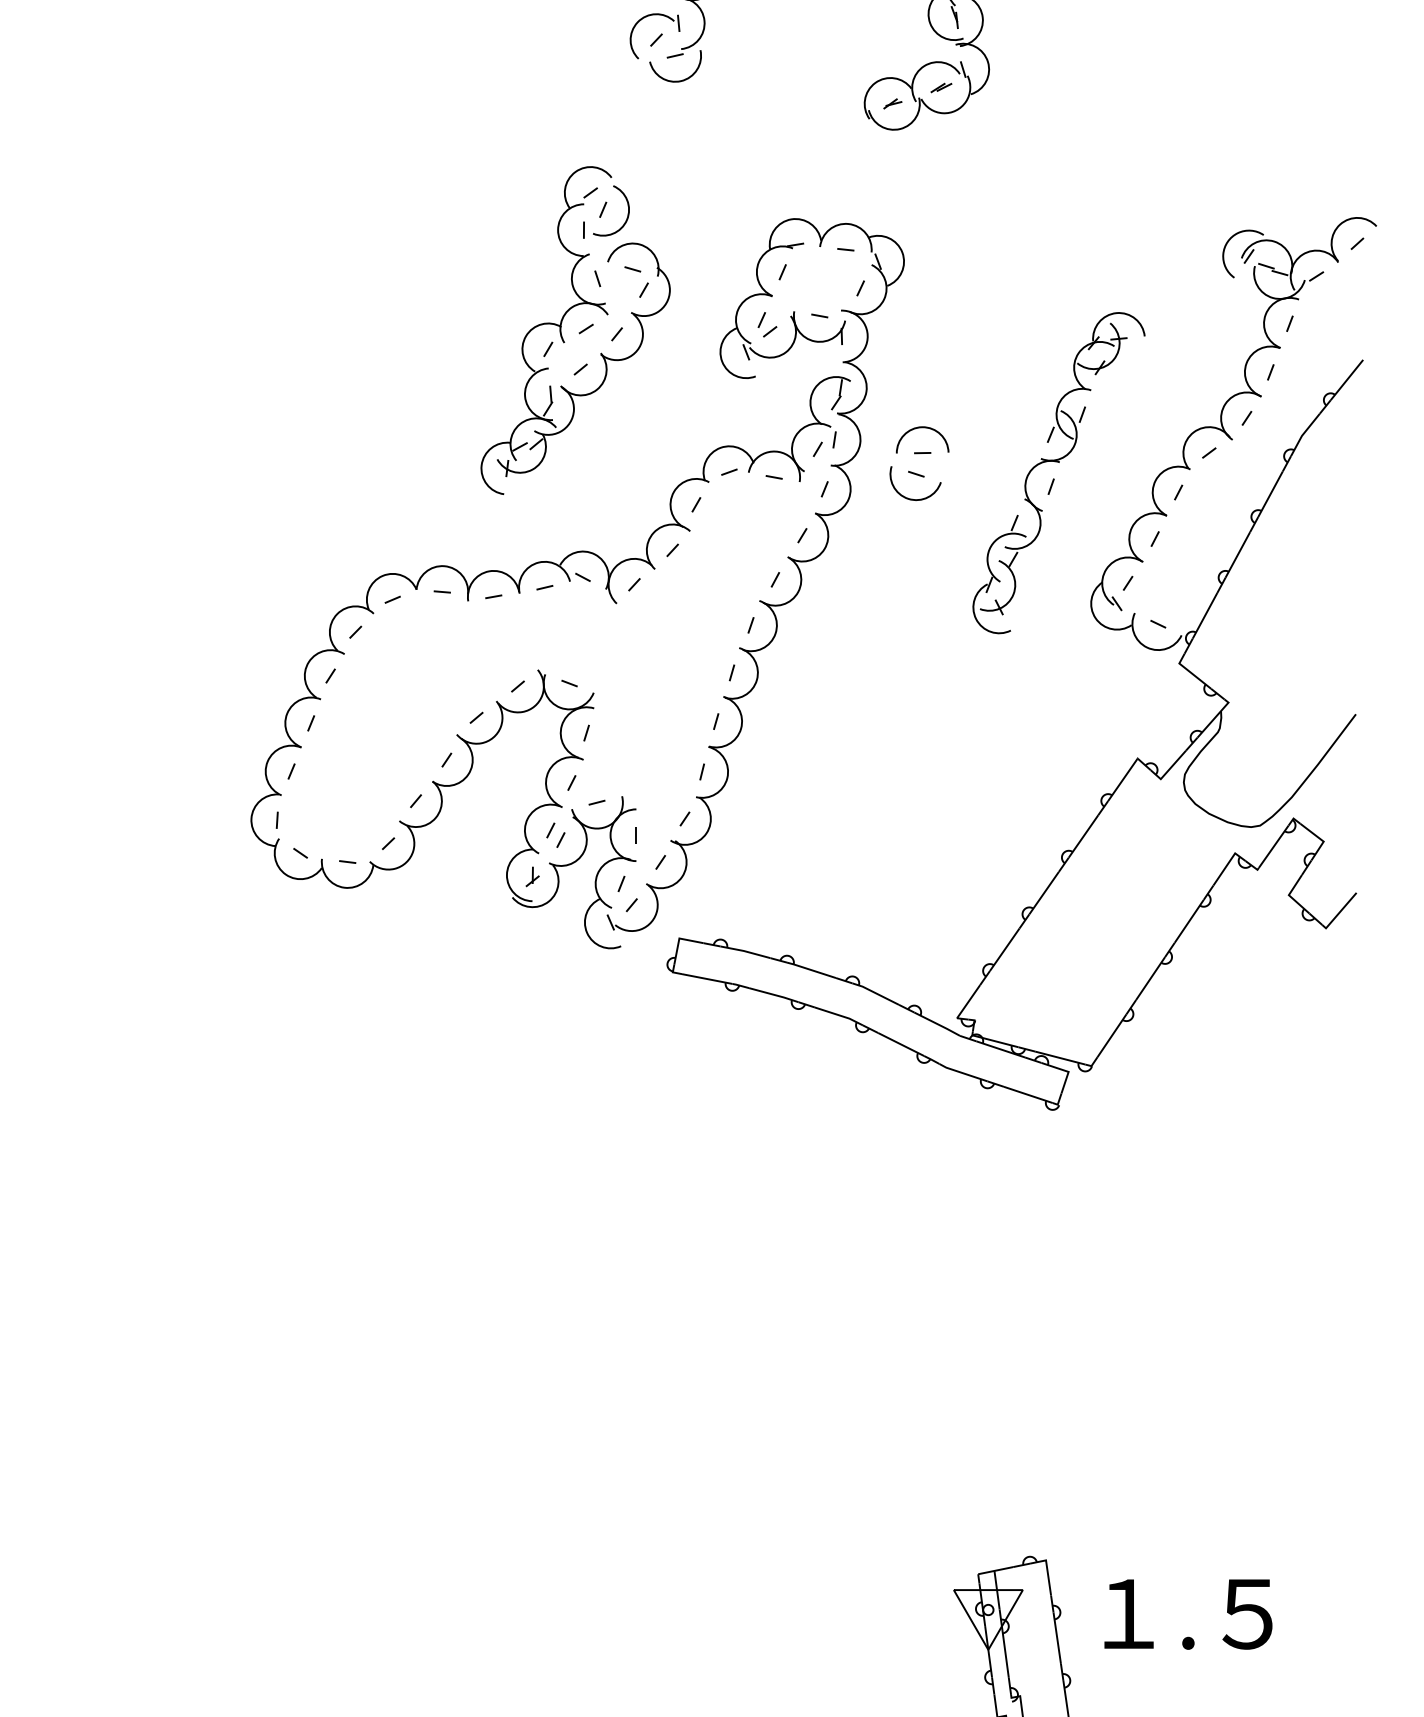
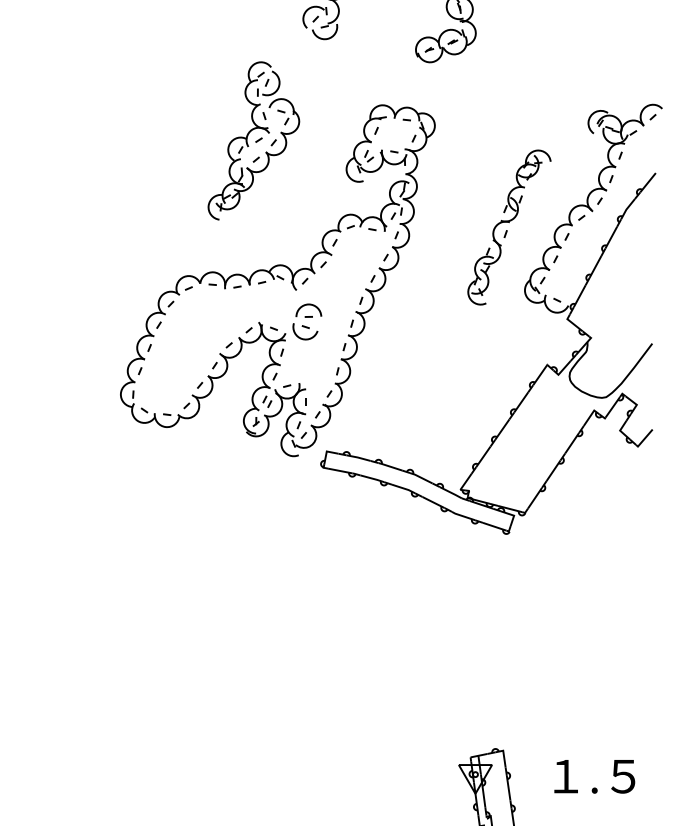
part: (574, 329) -> (253, 140), moved
part: (919, 462) -> (307, 321), moved
text: (1187, 1613) -> (594, 776), moved

